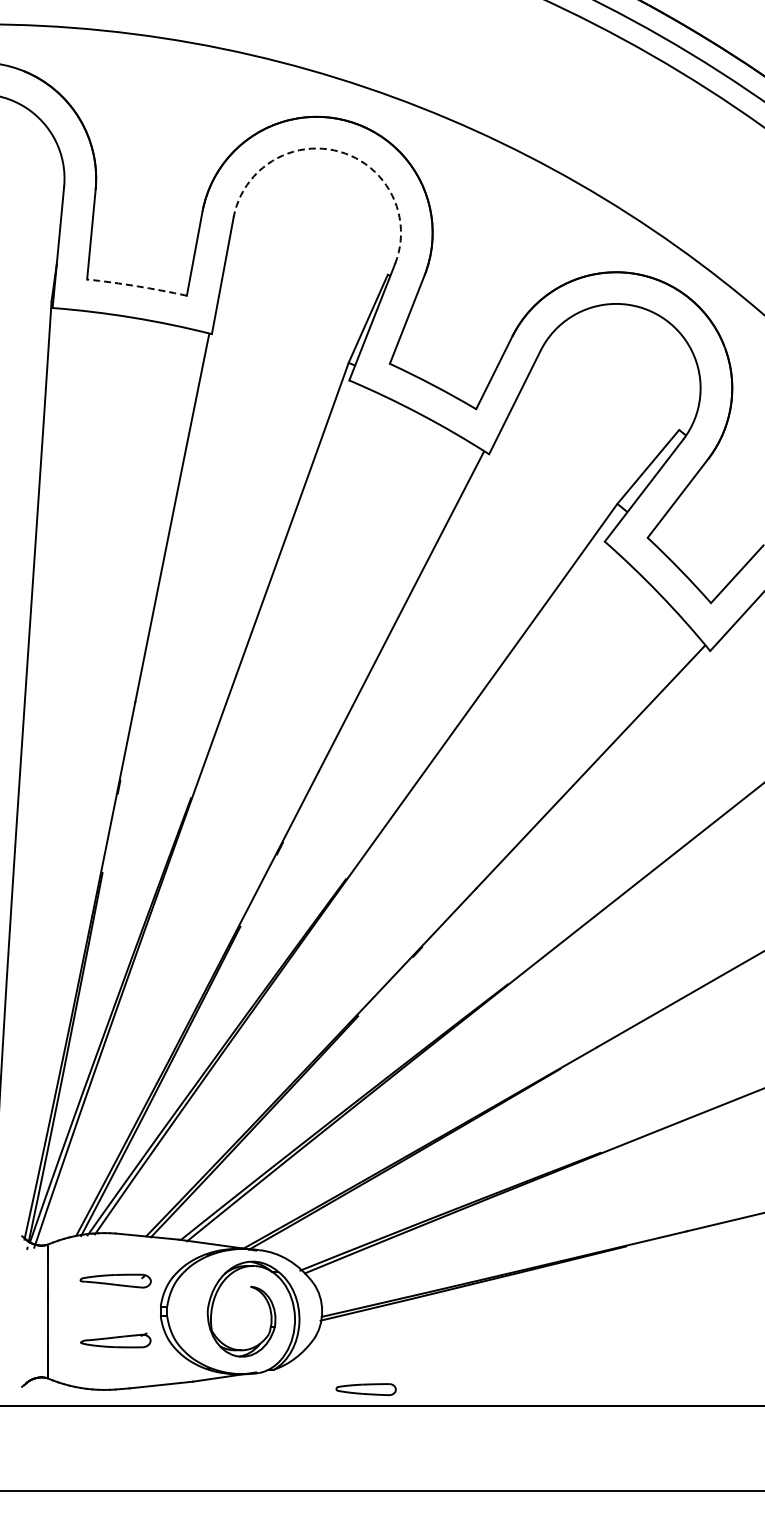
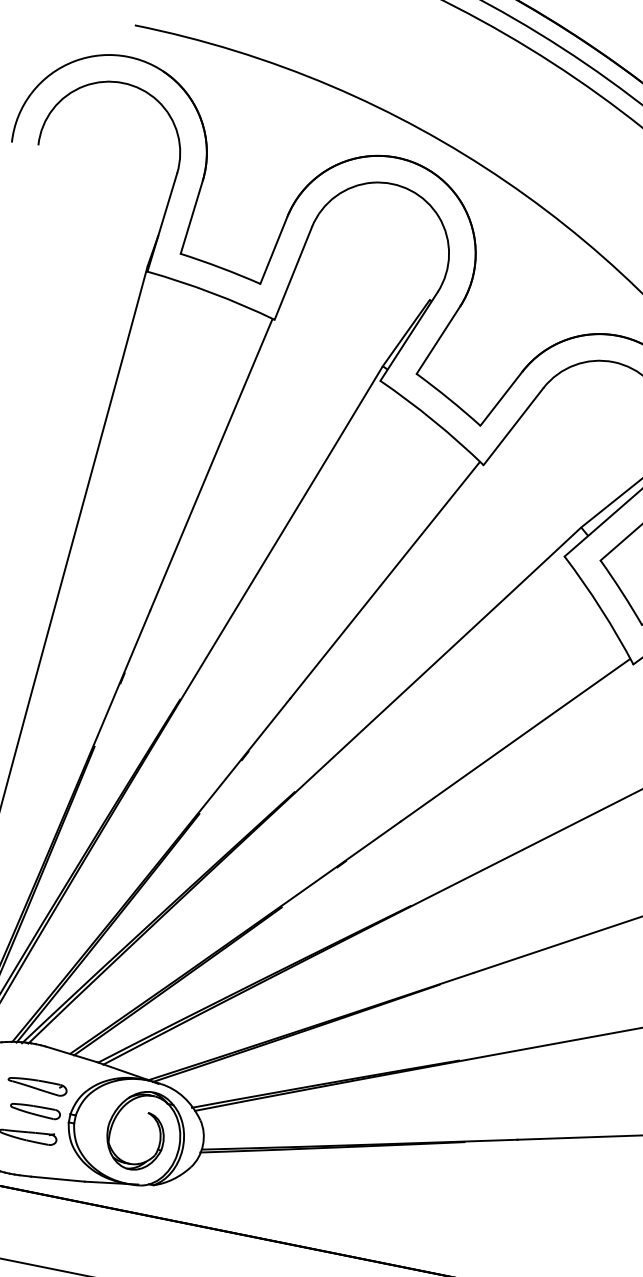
arc: (339, 151) -> (410, 190), dashed -> solid
arc: (137, 286) -> (221, 268), dashed -> solid
part: (365, 1389) -> (34, 1110), moved

